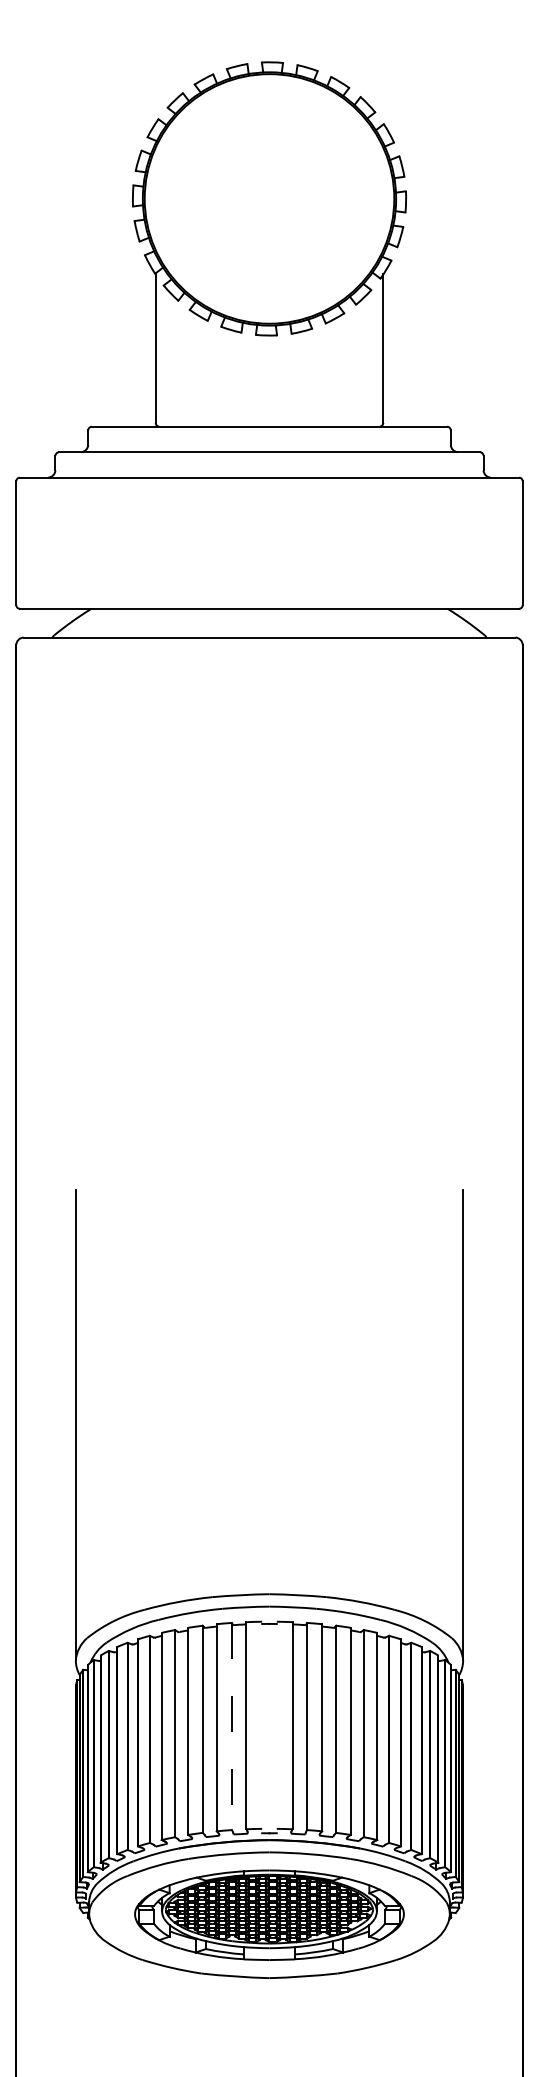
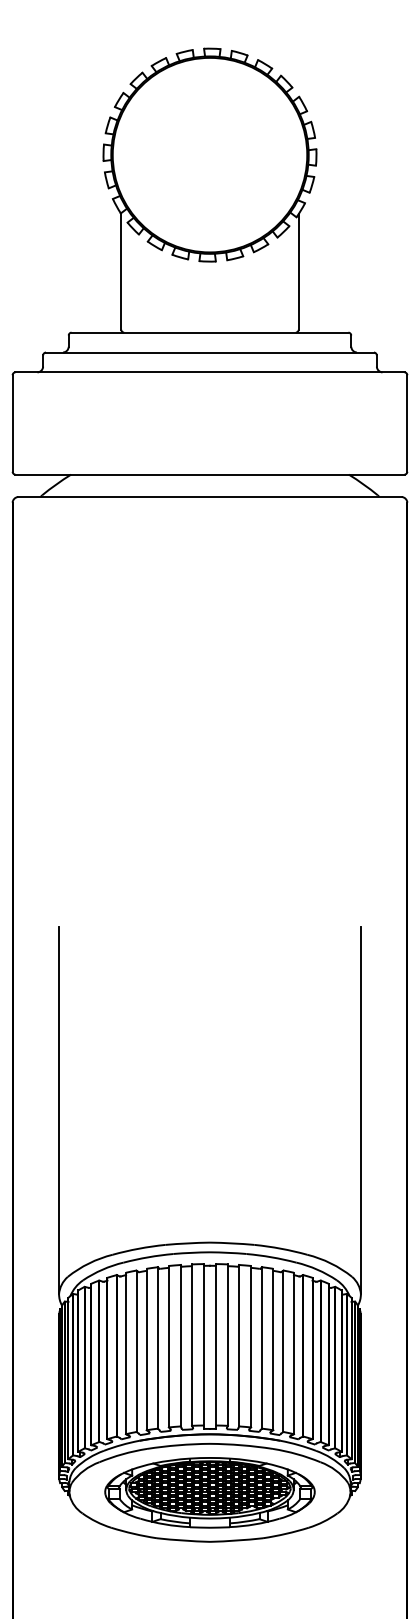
line: (232, 1726) -> (181, 1345), dashed -> solid
line: (262, 1727) -> (204, 1346), added
line: (276, 1727) -> (215, 1346), added

